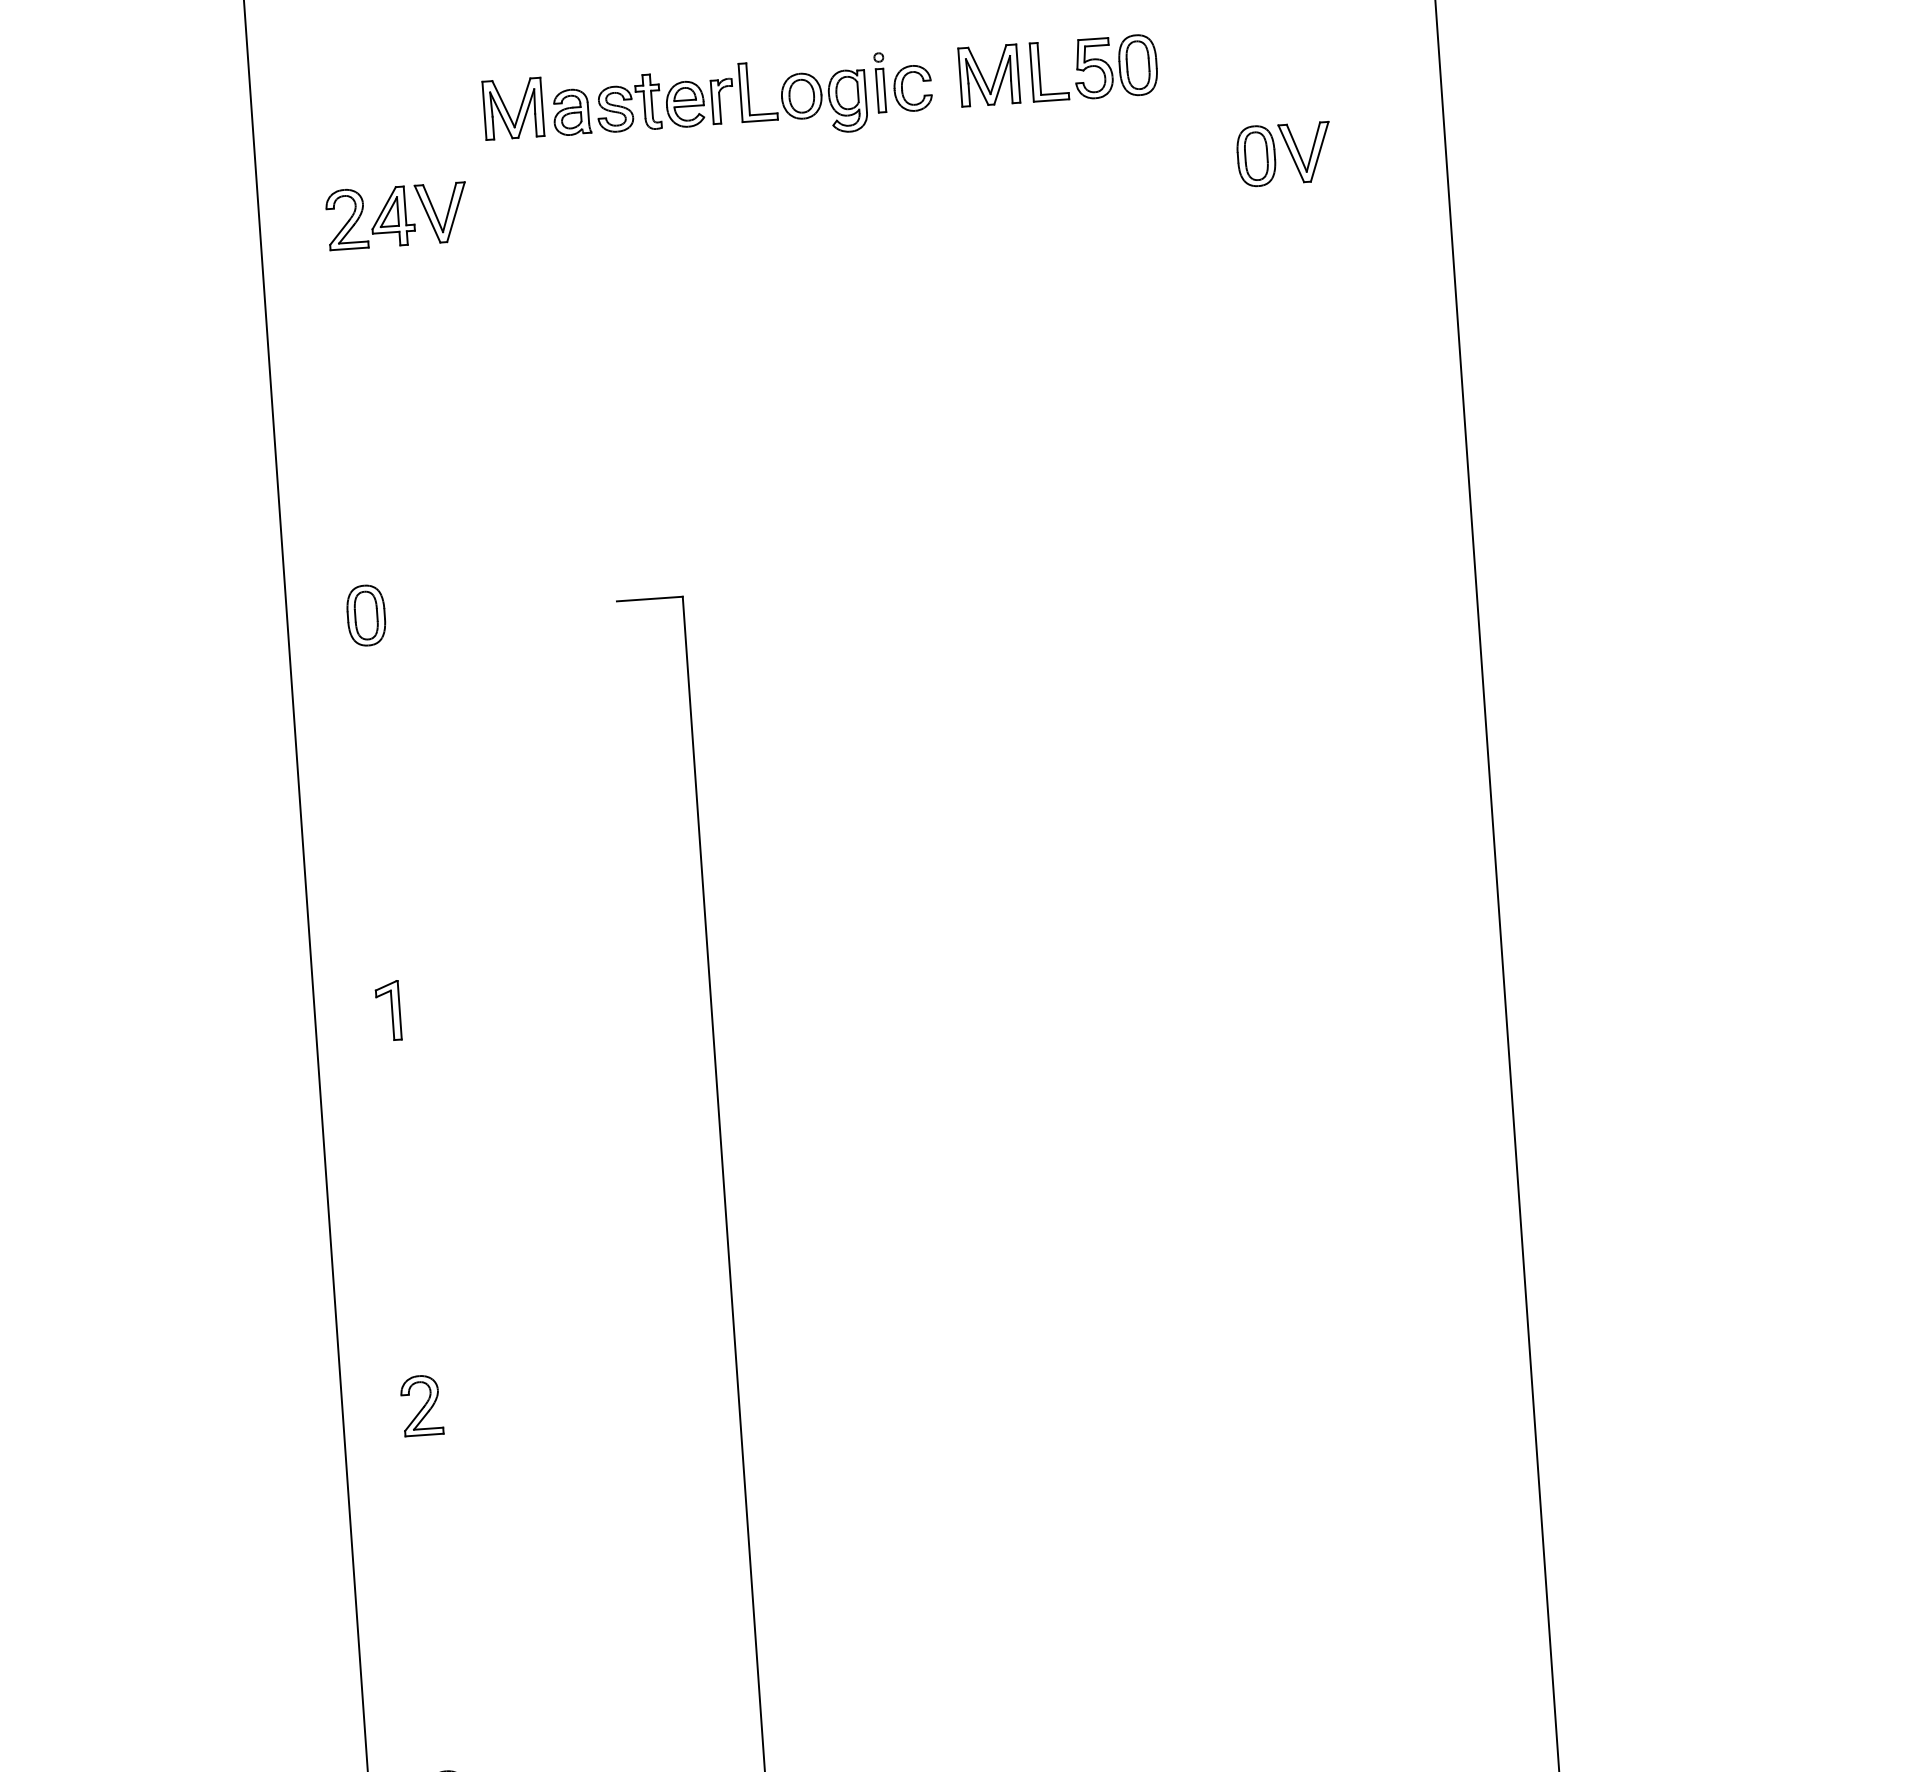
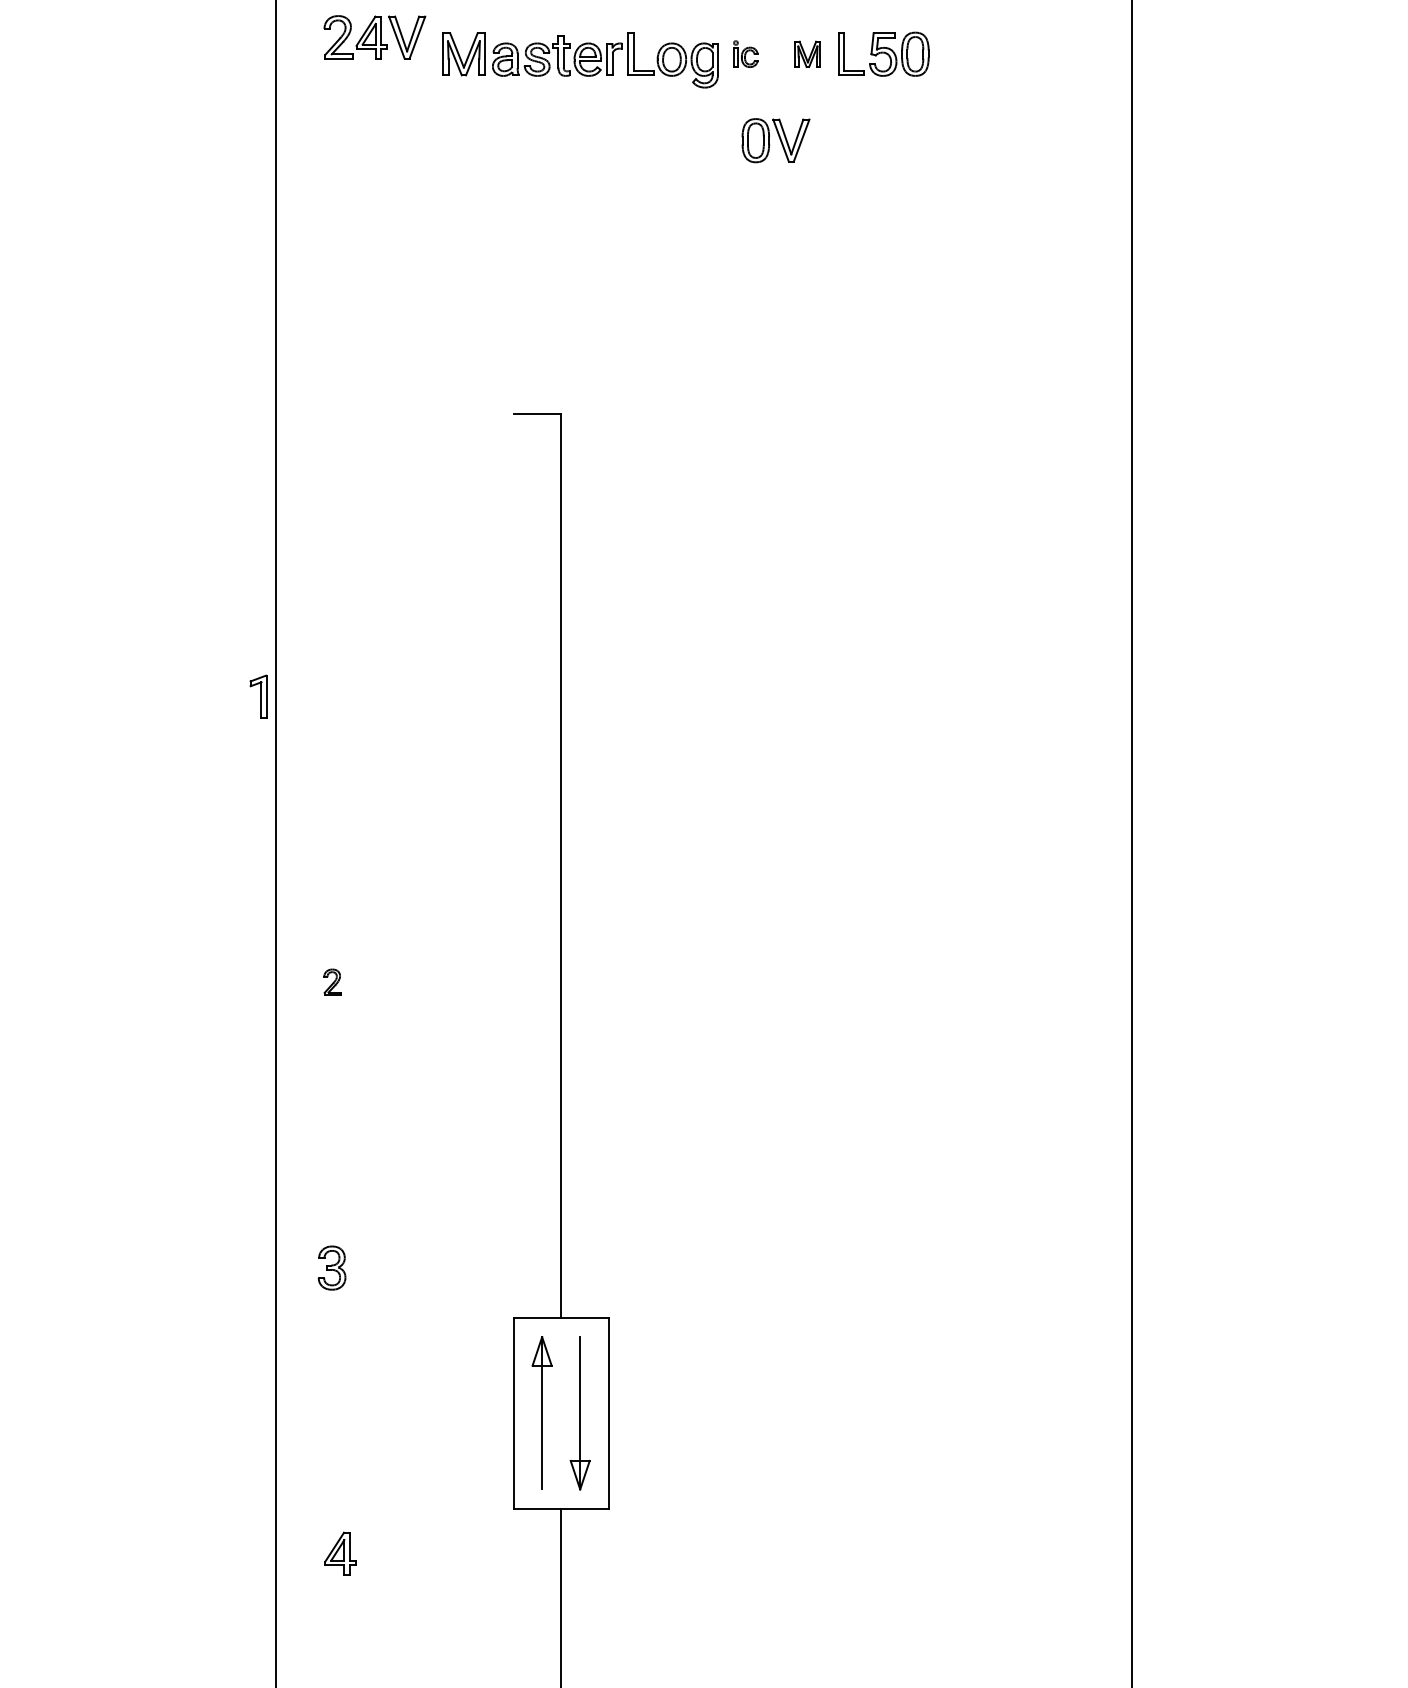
part: (988, 75) -> (807, 54), size x0.6
part: (902, 80) -> (745, 53), size x0.6
part: (1283, 154) -> (775, 140), moved
part: (396, 216) -> (374, 37), moved
part: (366, 614) -> (332, 410), removed
part: (388, 1010) -> (258, 696), moved
part: (421, 1405) -> (332, 982), size x0.6

